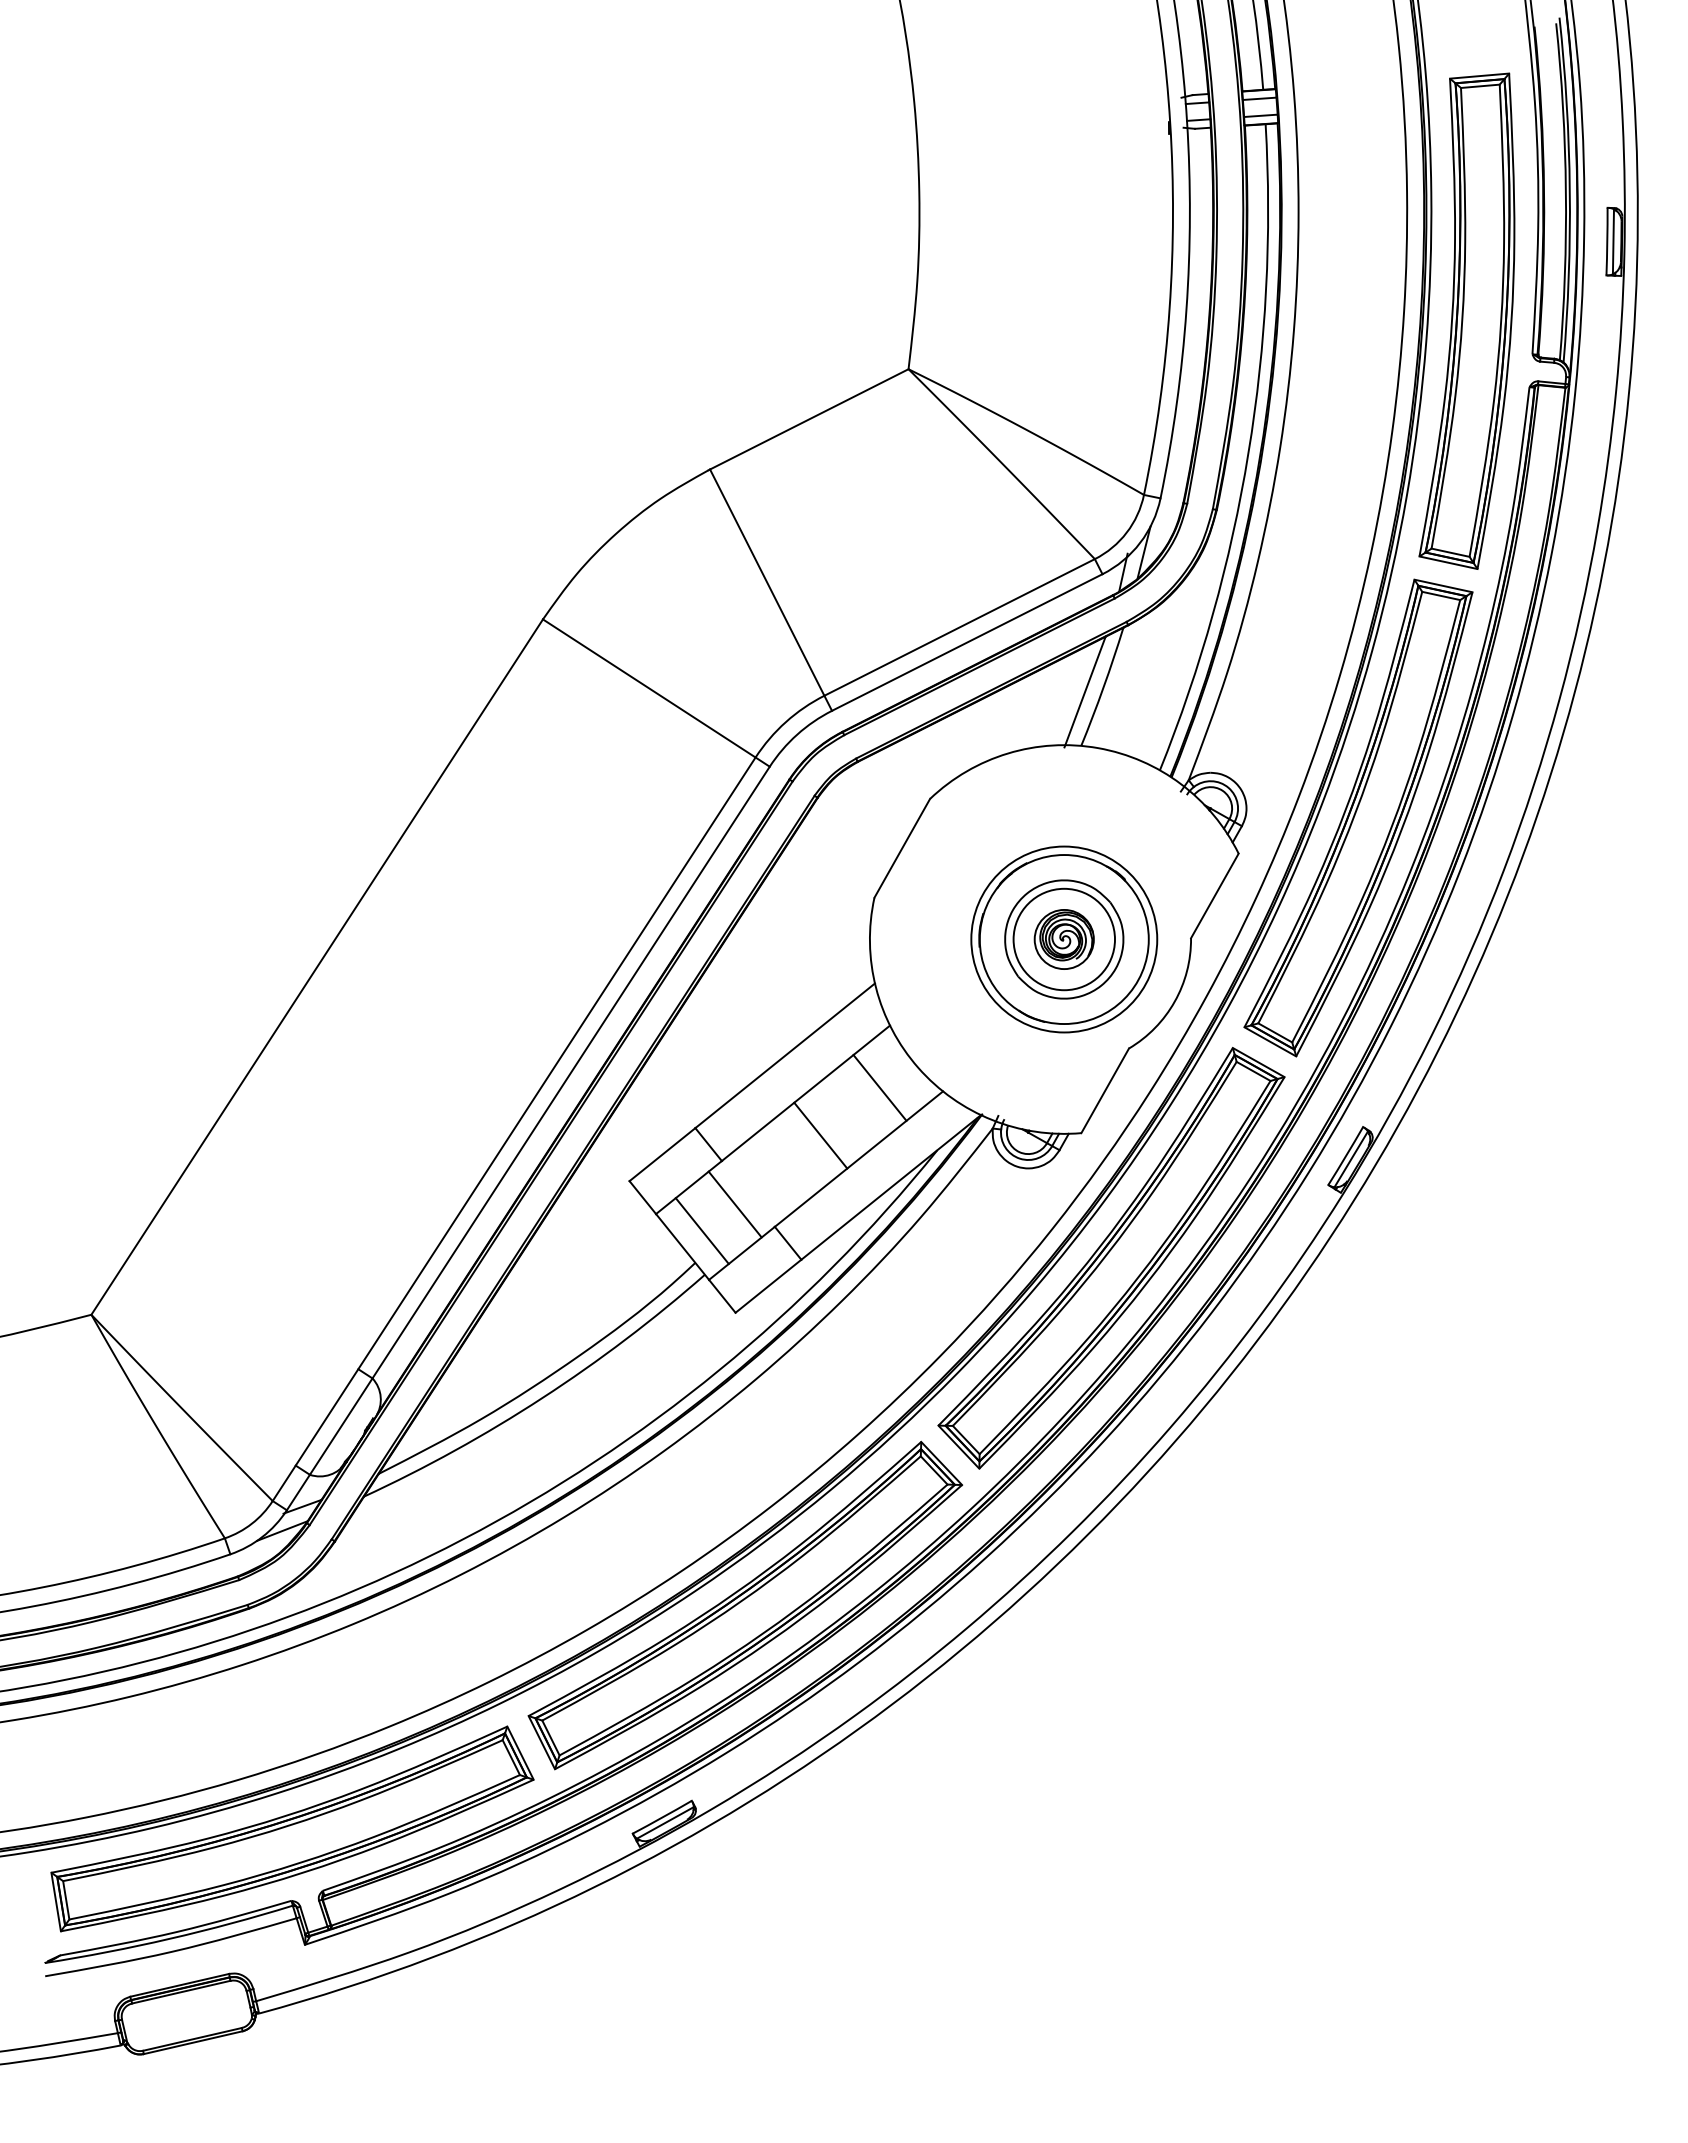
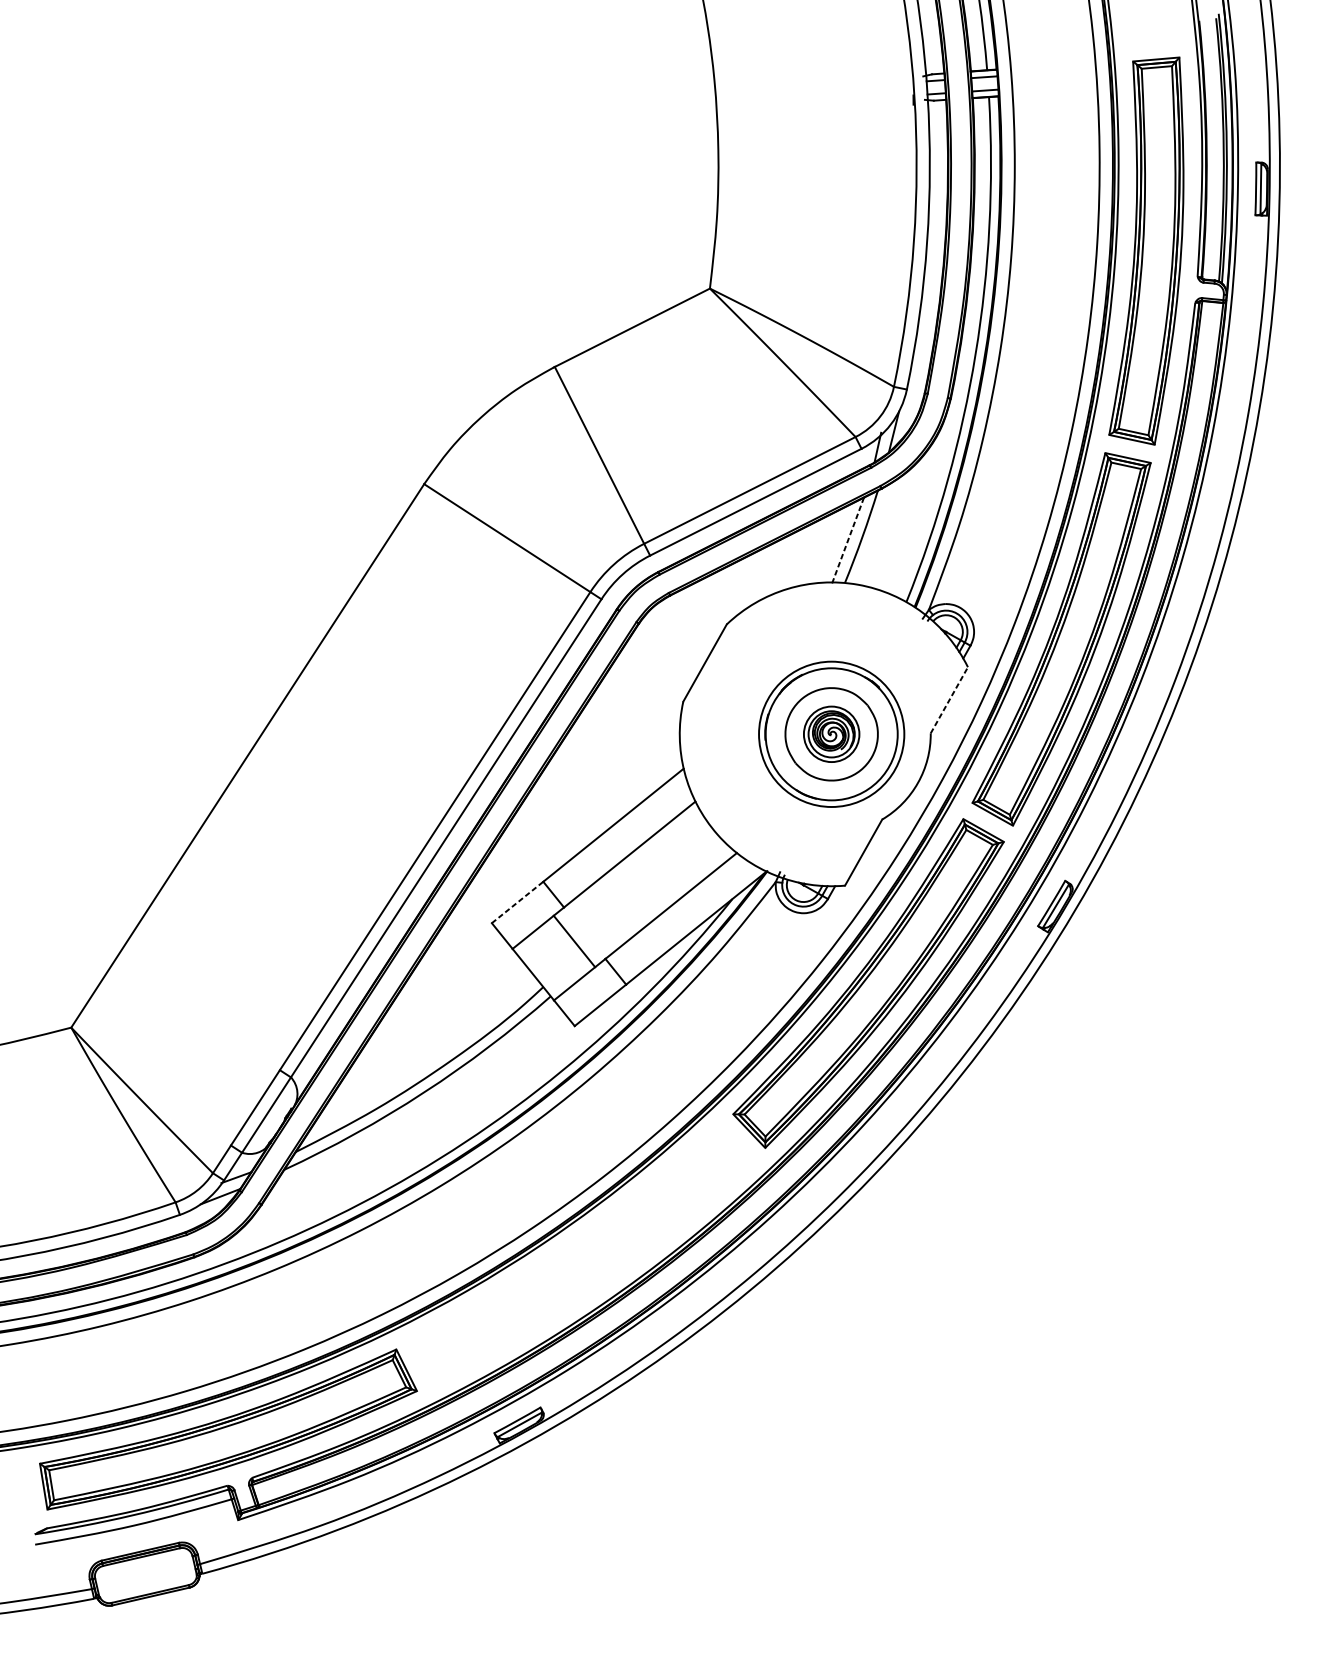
line: (1084, 692) -> (847, 541), solid -> dashed
line: (1214, 895) -> (949, 699), solid -> dashed
circle: (1063, 939) -> (831, 734), size x0.7
line: (879, 1087) -> (687, 850), removed
line: (820, 1135) -> (641, 887), removed
line: (662, 1154) -> (517, 902), solid -> dashed
line: (701, 1230) -> (548, 961), removed
part: (745, 1605) -> (582, 1254), removed

